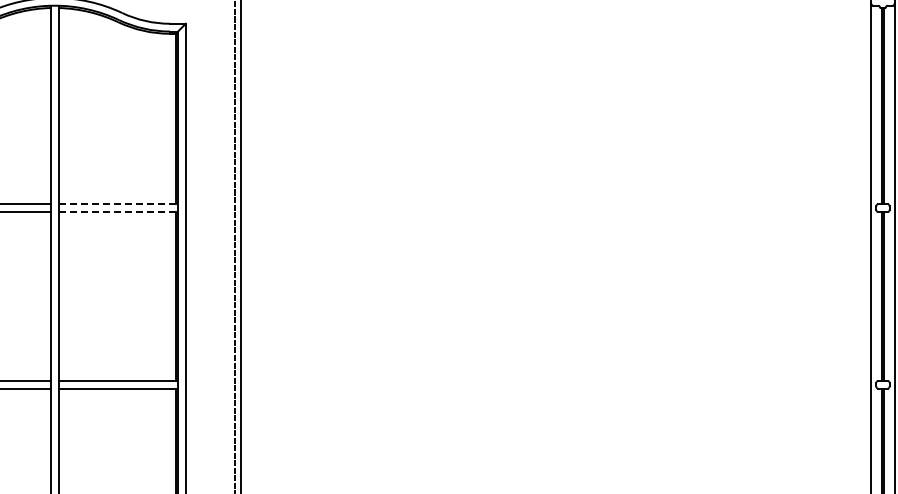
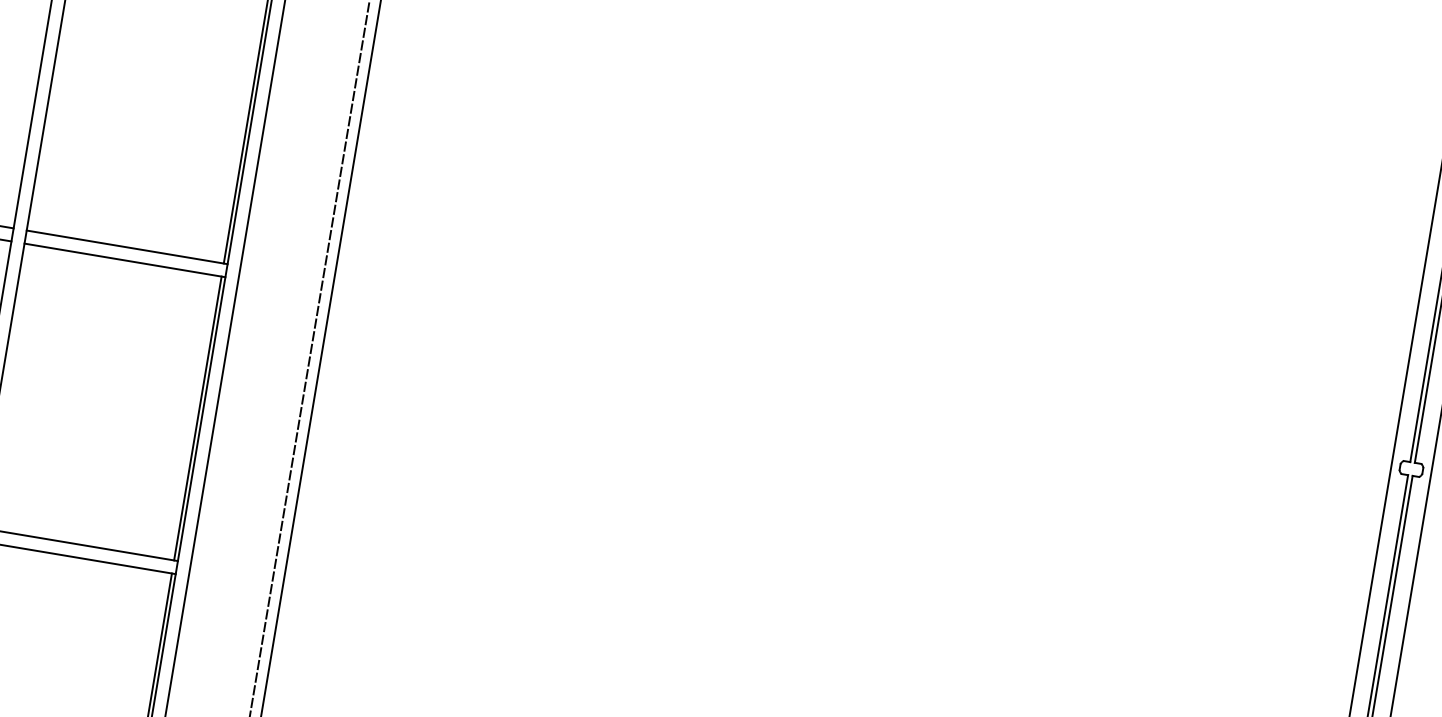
line: (118, 204) -> (127, 247), dashed -> solid
line: (118, 212) -> (125, 261), dashed -> solid

